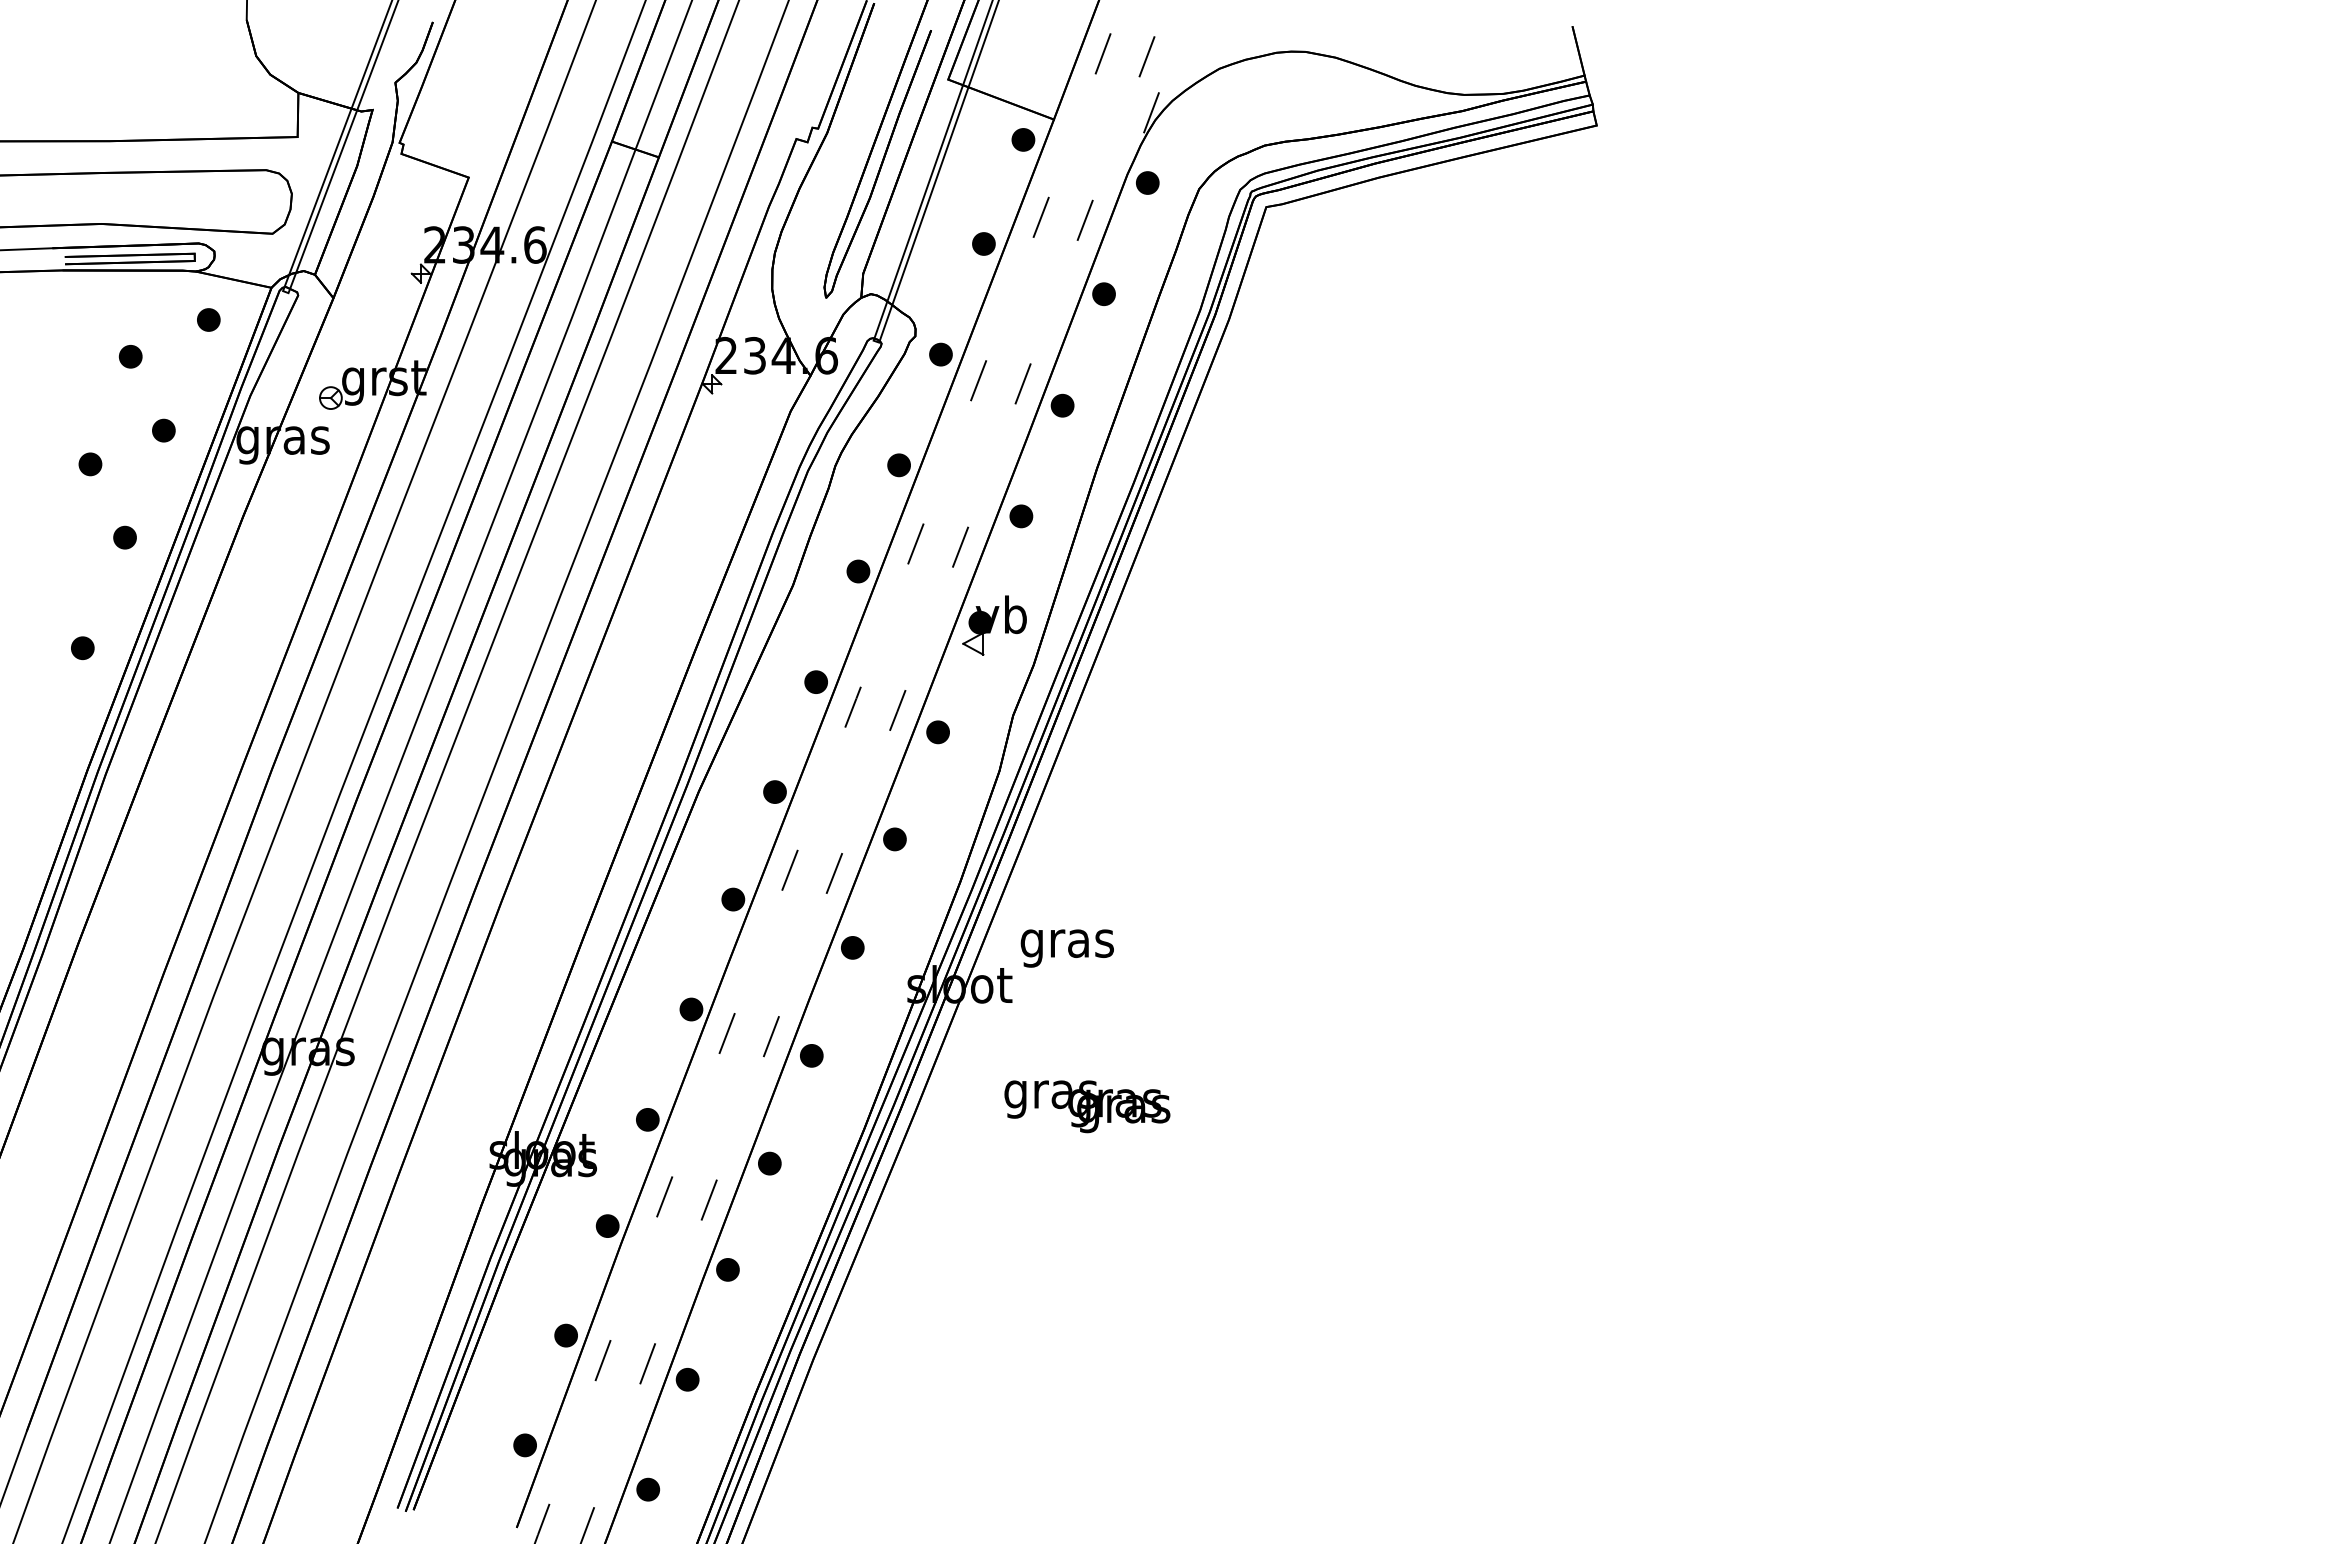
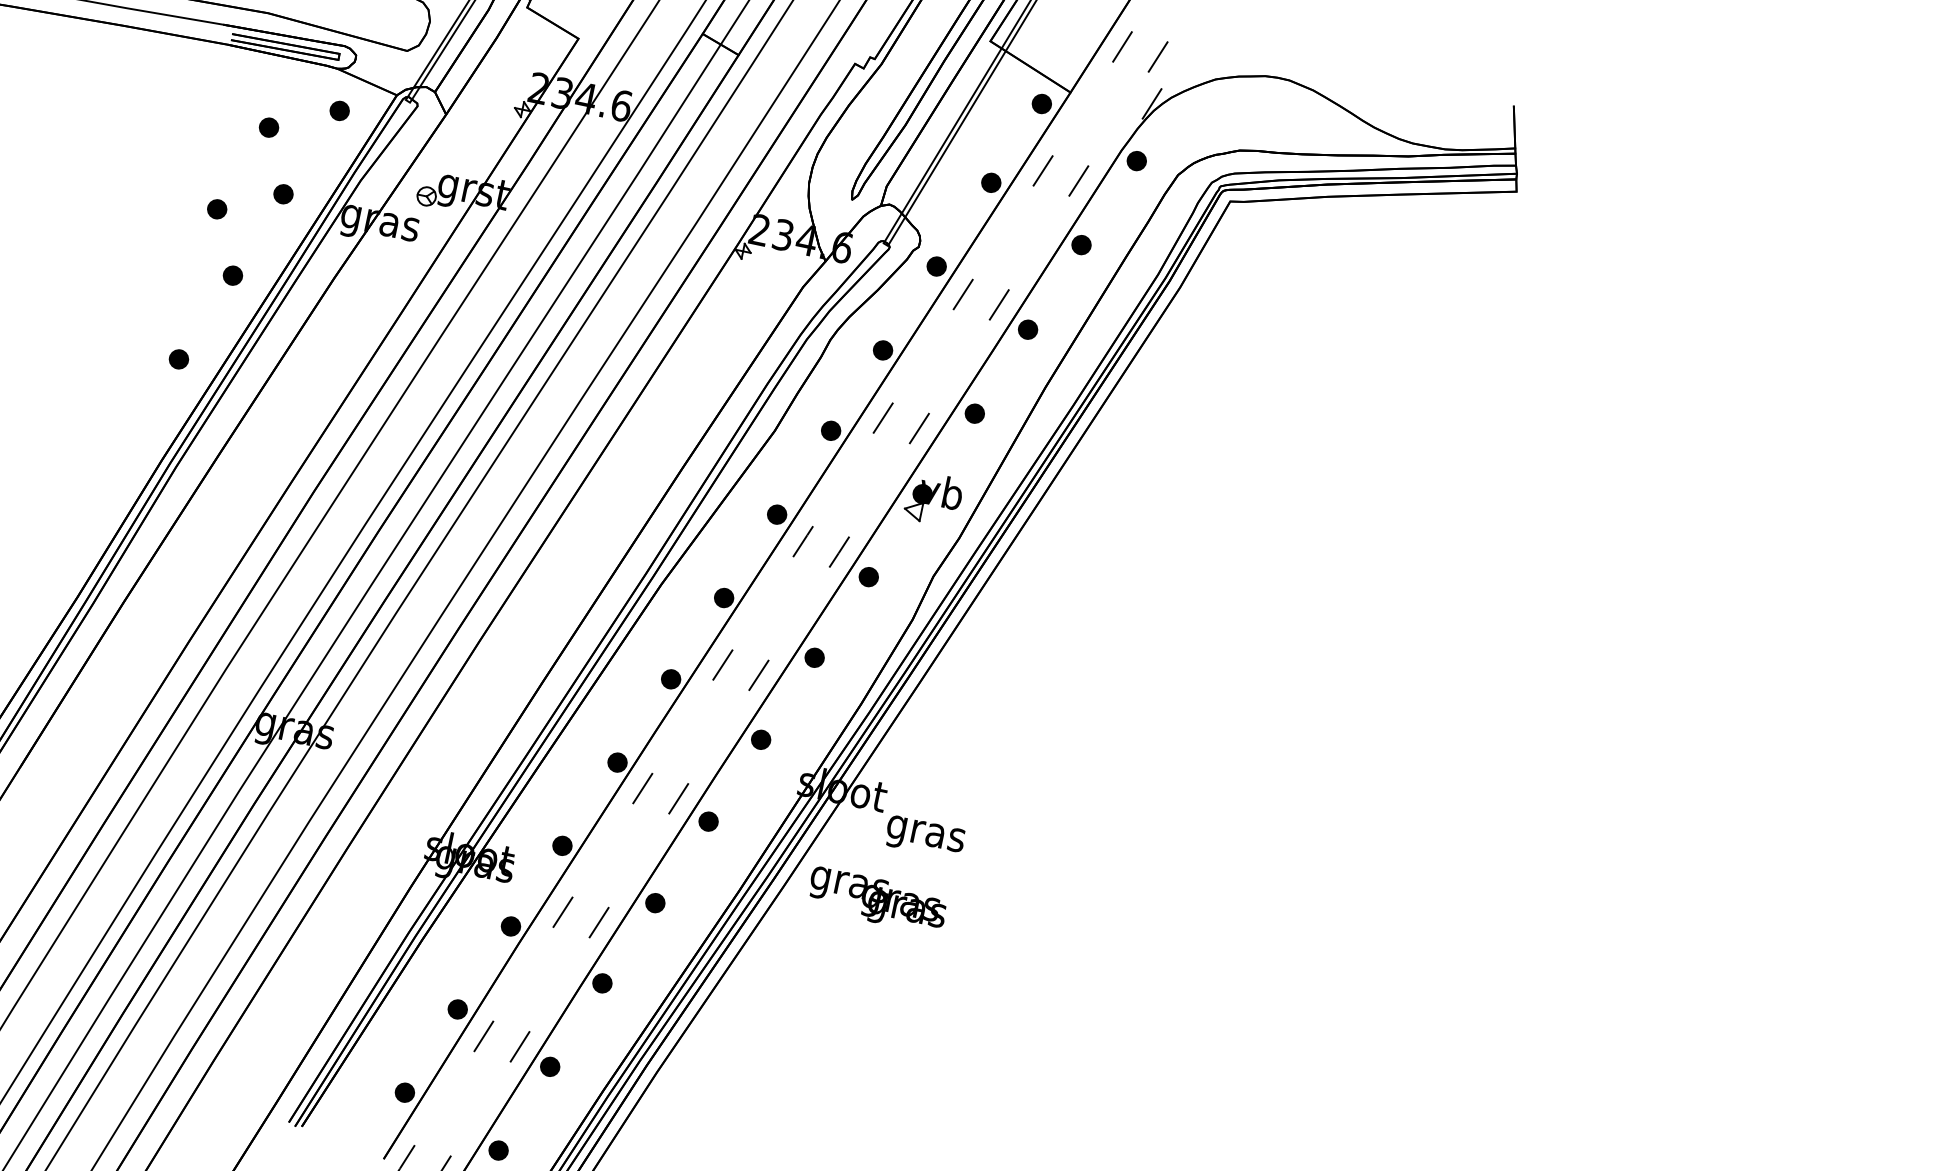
text: (1066, 948) -> (924, 837), moved
text: (1087, 1106) -> (877, 900), moved

